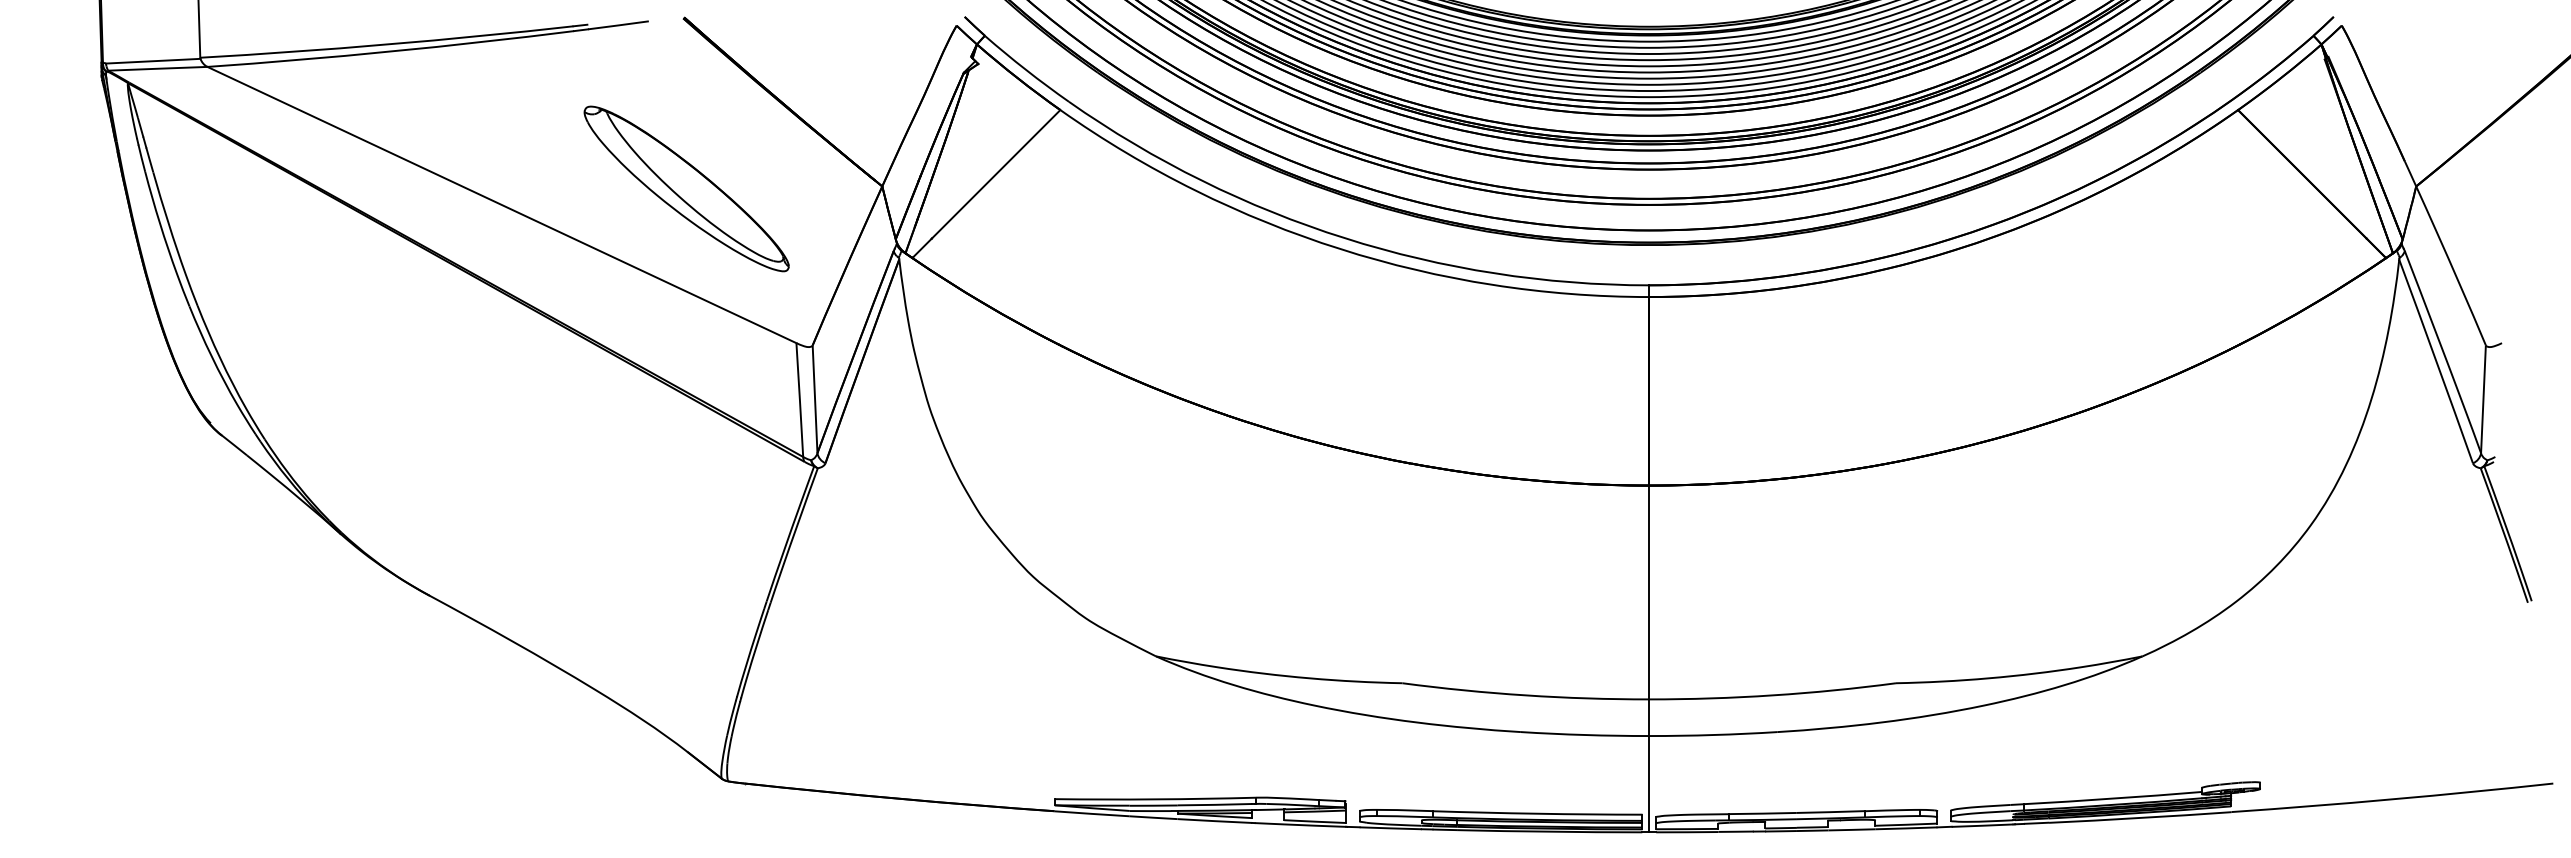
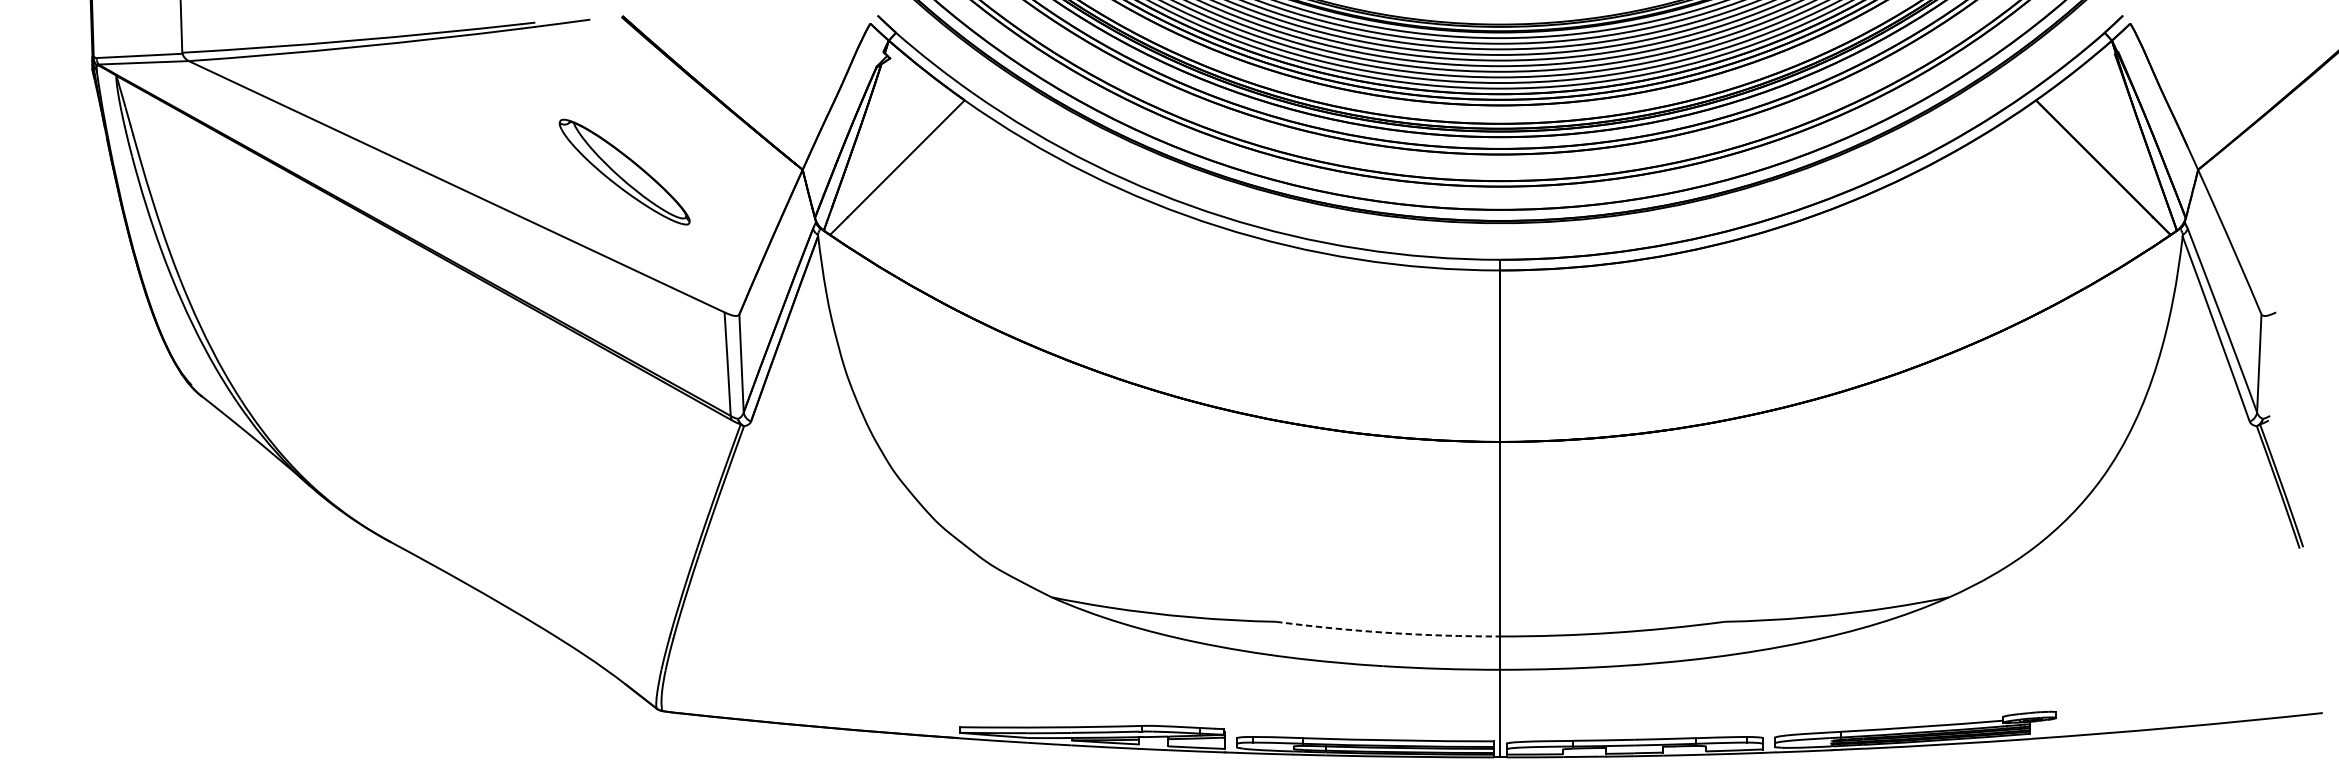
part: (686, 188) -> (624, 171), size x0.7
arc: (1525, 695) -> (1387, 632), solid -> dashed

